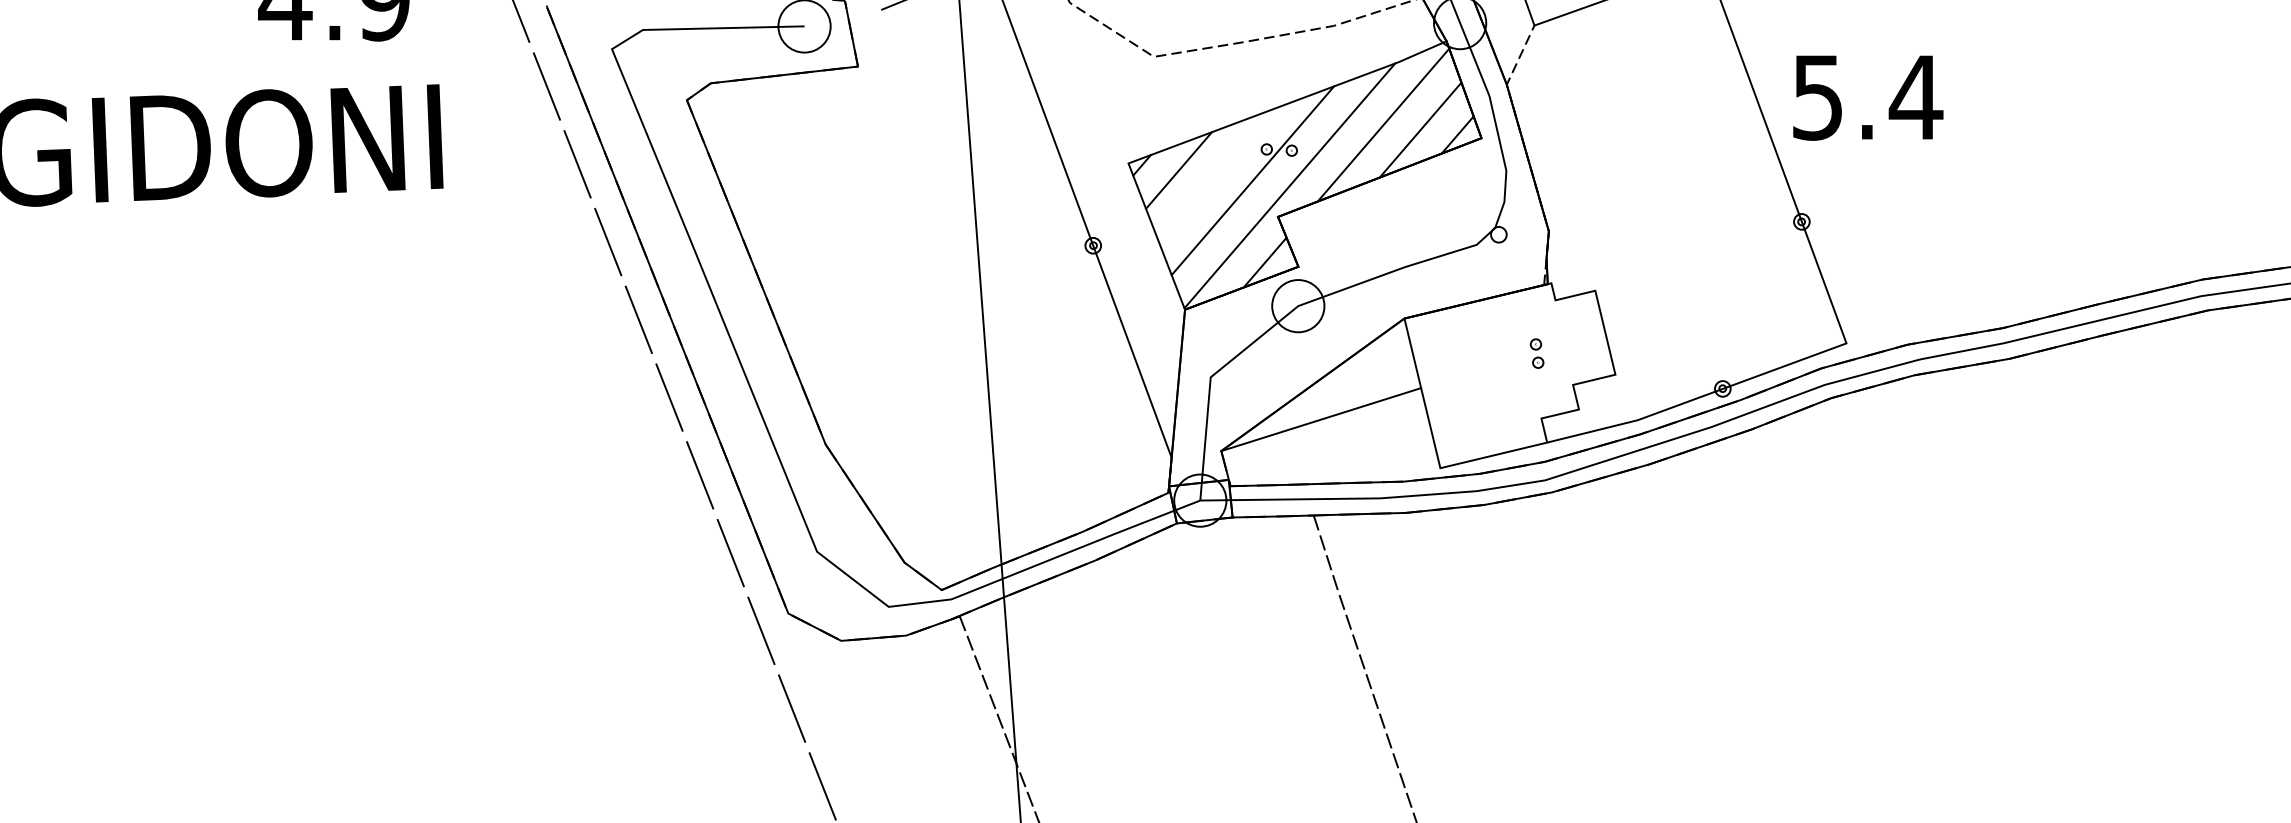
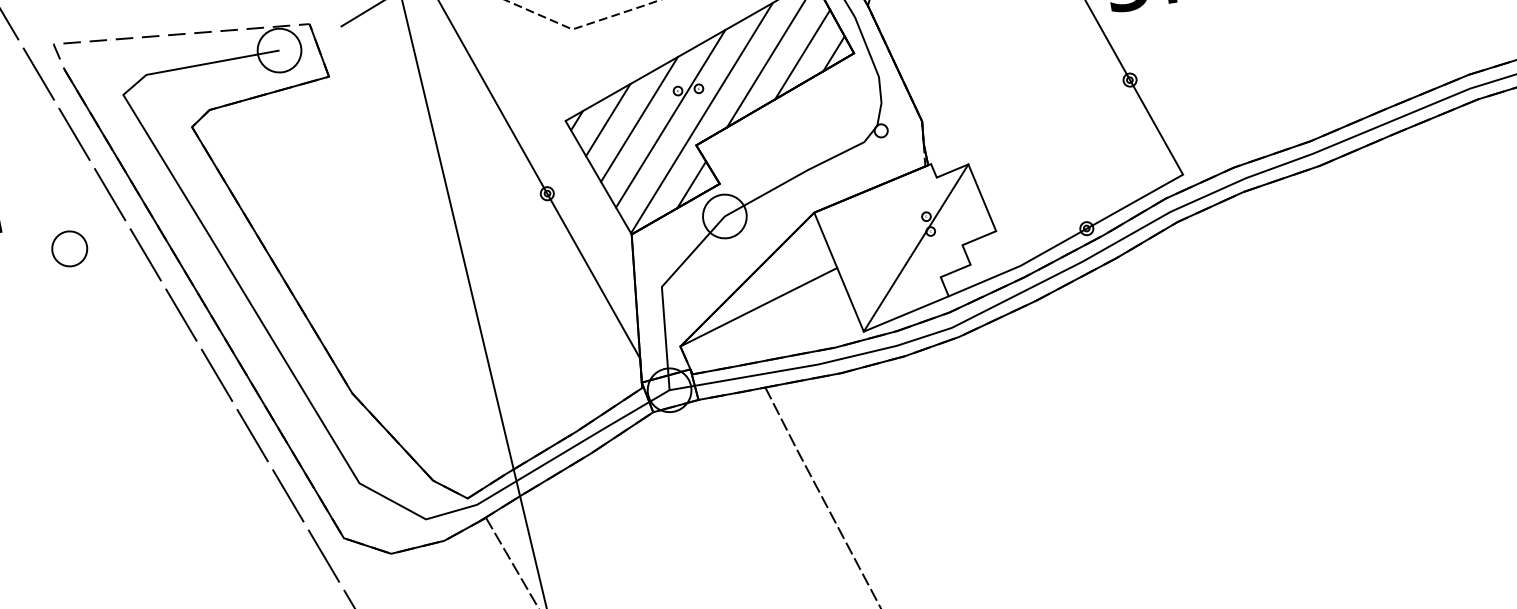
line: (1215, 175) -> (639, 119), added
part: (519, 220) -> (69, 248), added
line: (1517, 379) -> (915, 248), added

